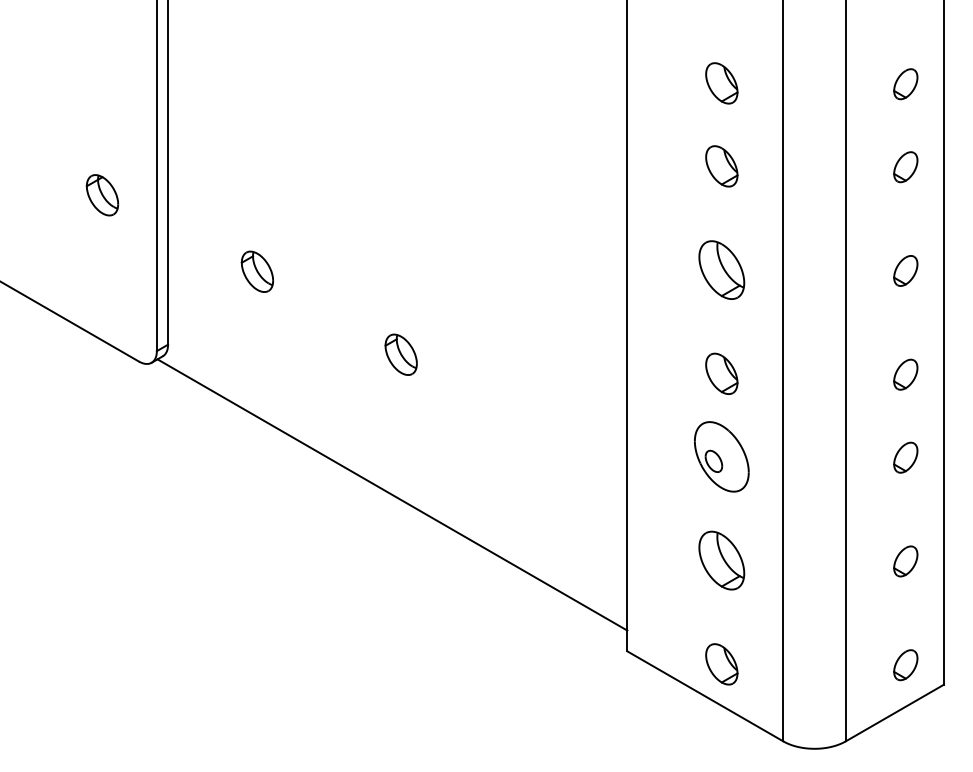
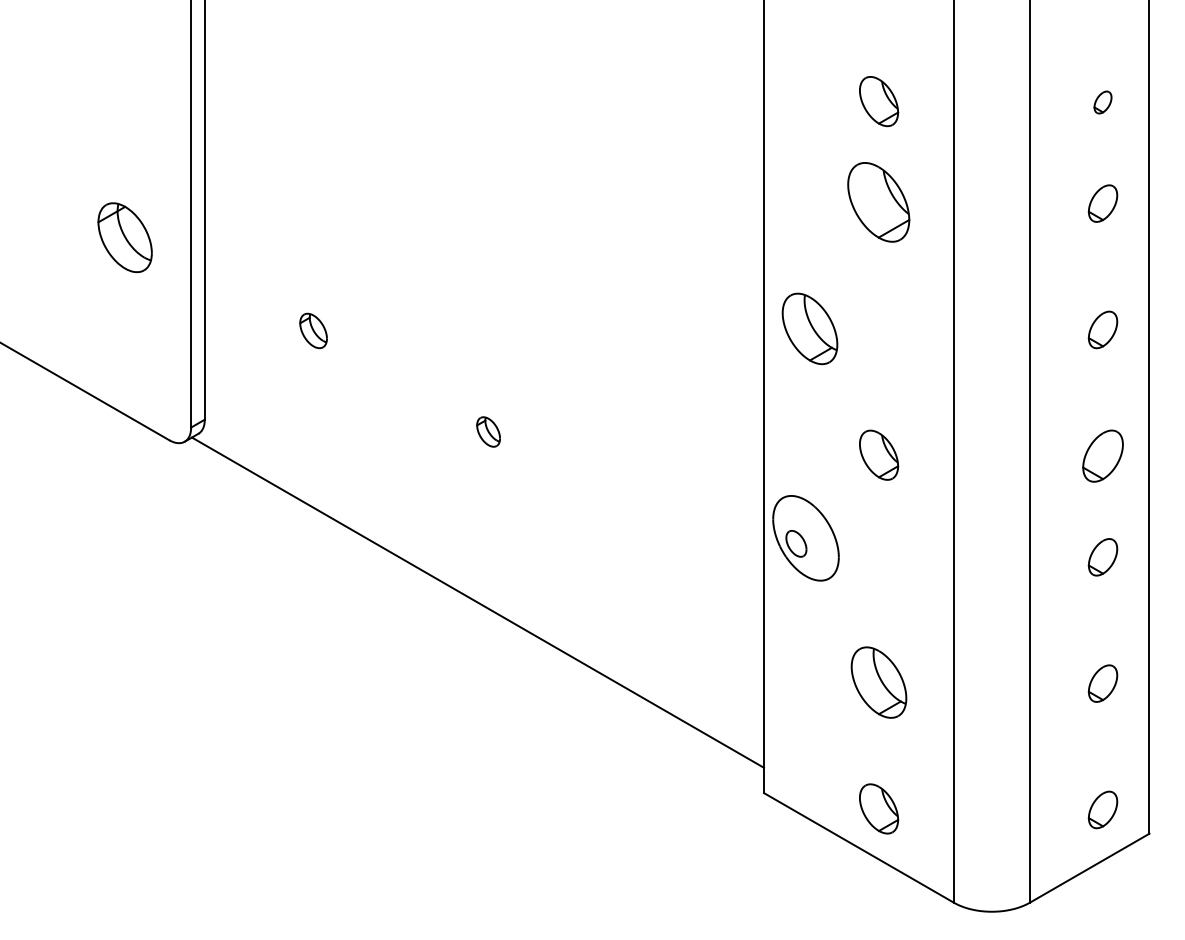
part: (905, 84) -> (1102, 102), size x0.6
part: (722, 166) -> (879, 202), size x1.6
part: (102, 195) -> (124, 237), size x1.4
part: (721, 269) -> (809, 328), moved
part: (257, 271) -> (313, 330), size x0.7
part: (401, 354) -> (488, 431), size x0.6
part: (905, 374) -> (1102, 456), size x1.4
part: (721, 457) -> (805, 538), moved

